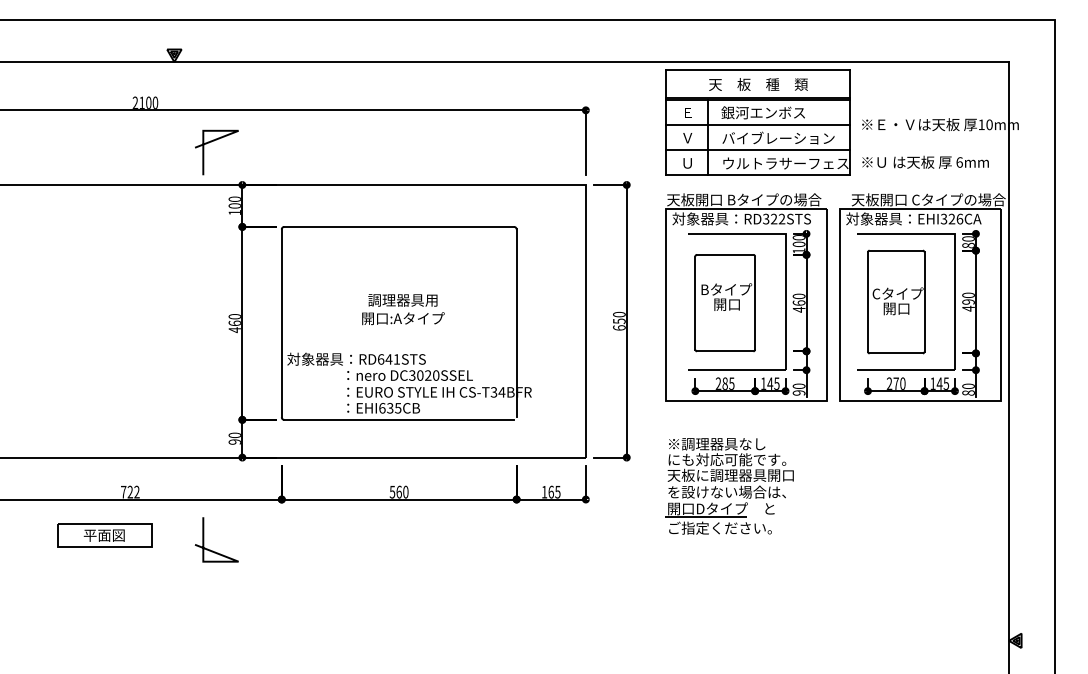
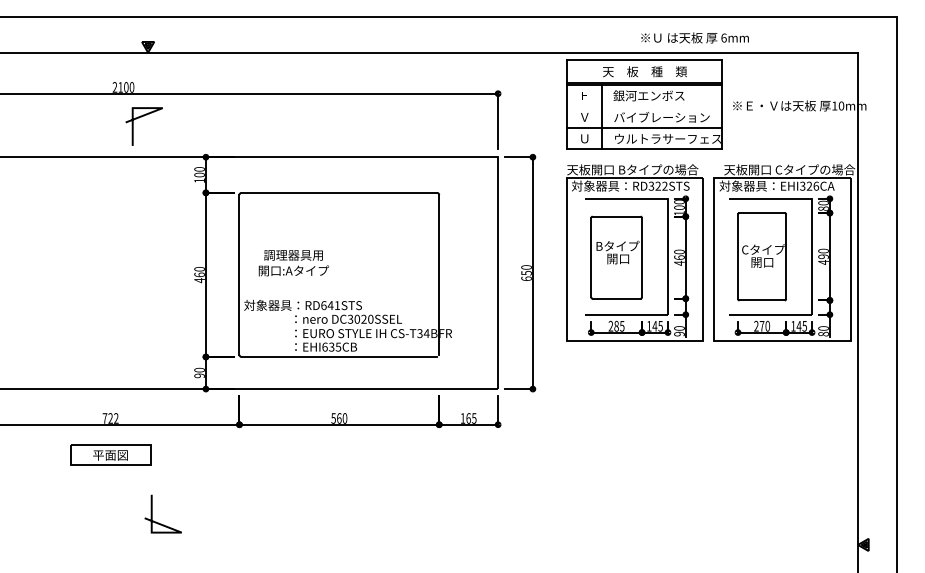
line: (757, 125) -> (644, 106), removed
line: (211, 143) -> (139, 118), moved
text: (924, 161) -> (694, 37), moved
text: (402, 309) -> (293, 263), moved
part: (728, 486) -> (619, 413), removed
part: (104, 534) -> (110, 454), moved
line: (211, 549) -> (158, 522), moved

